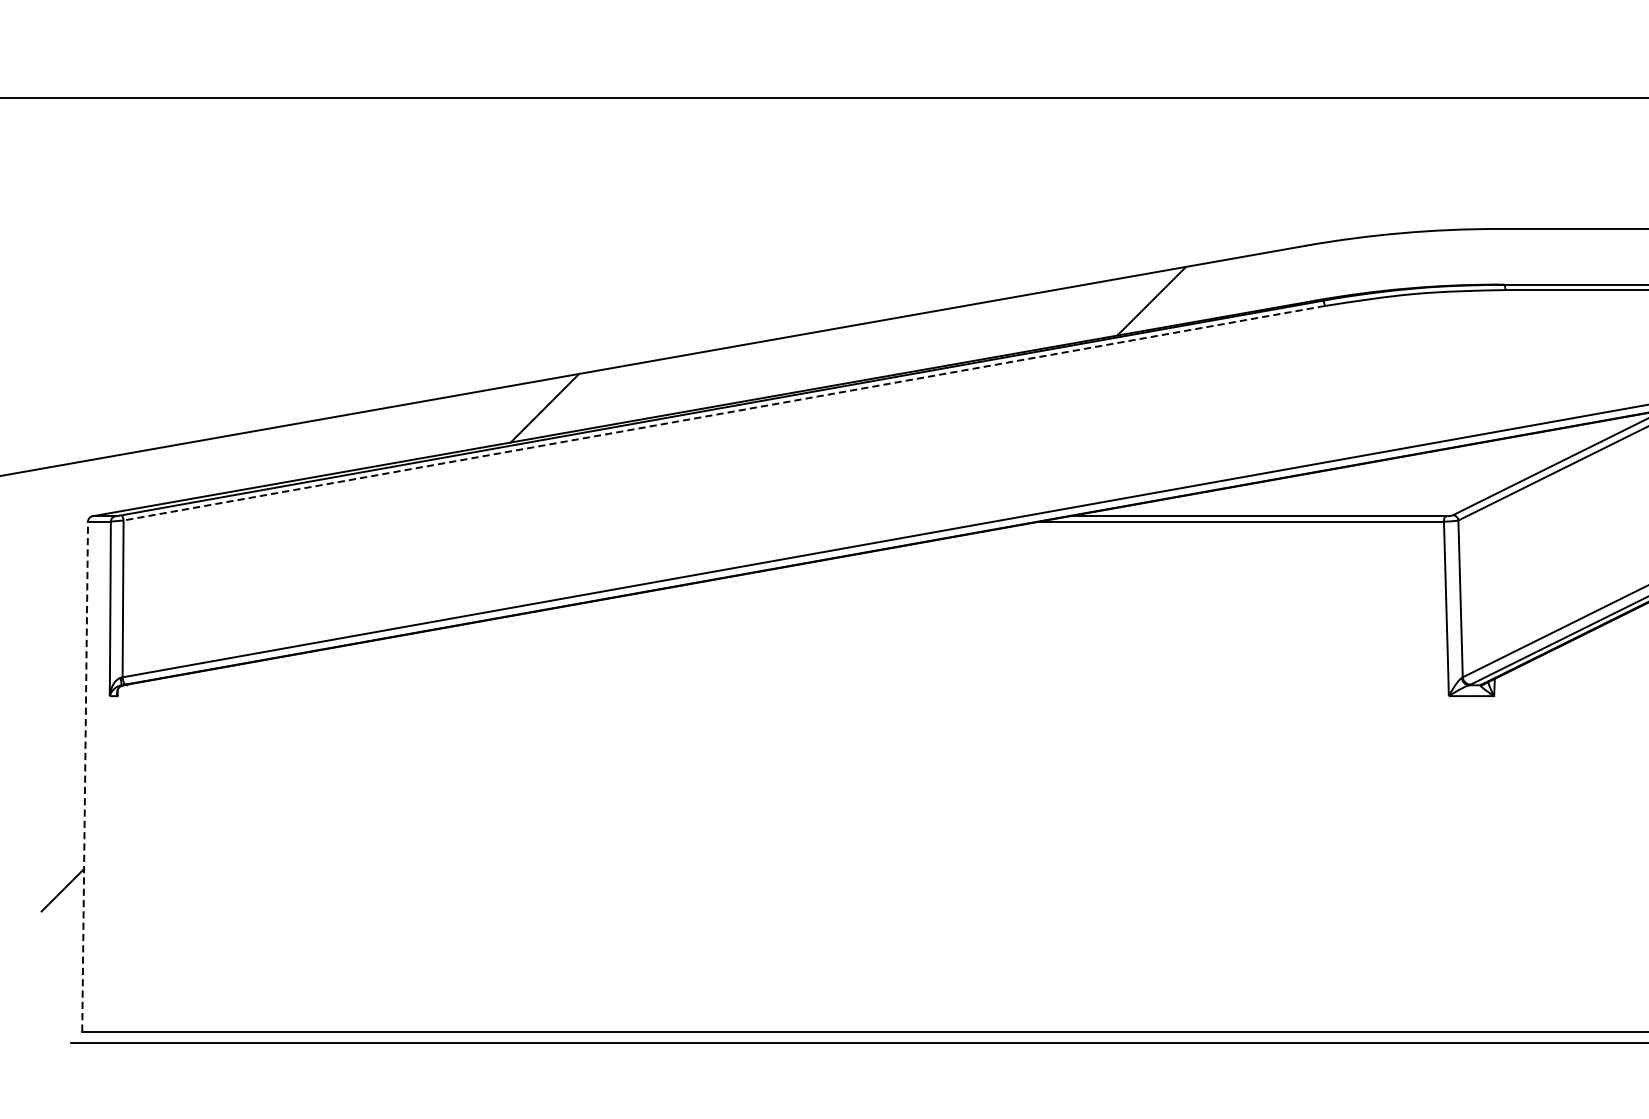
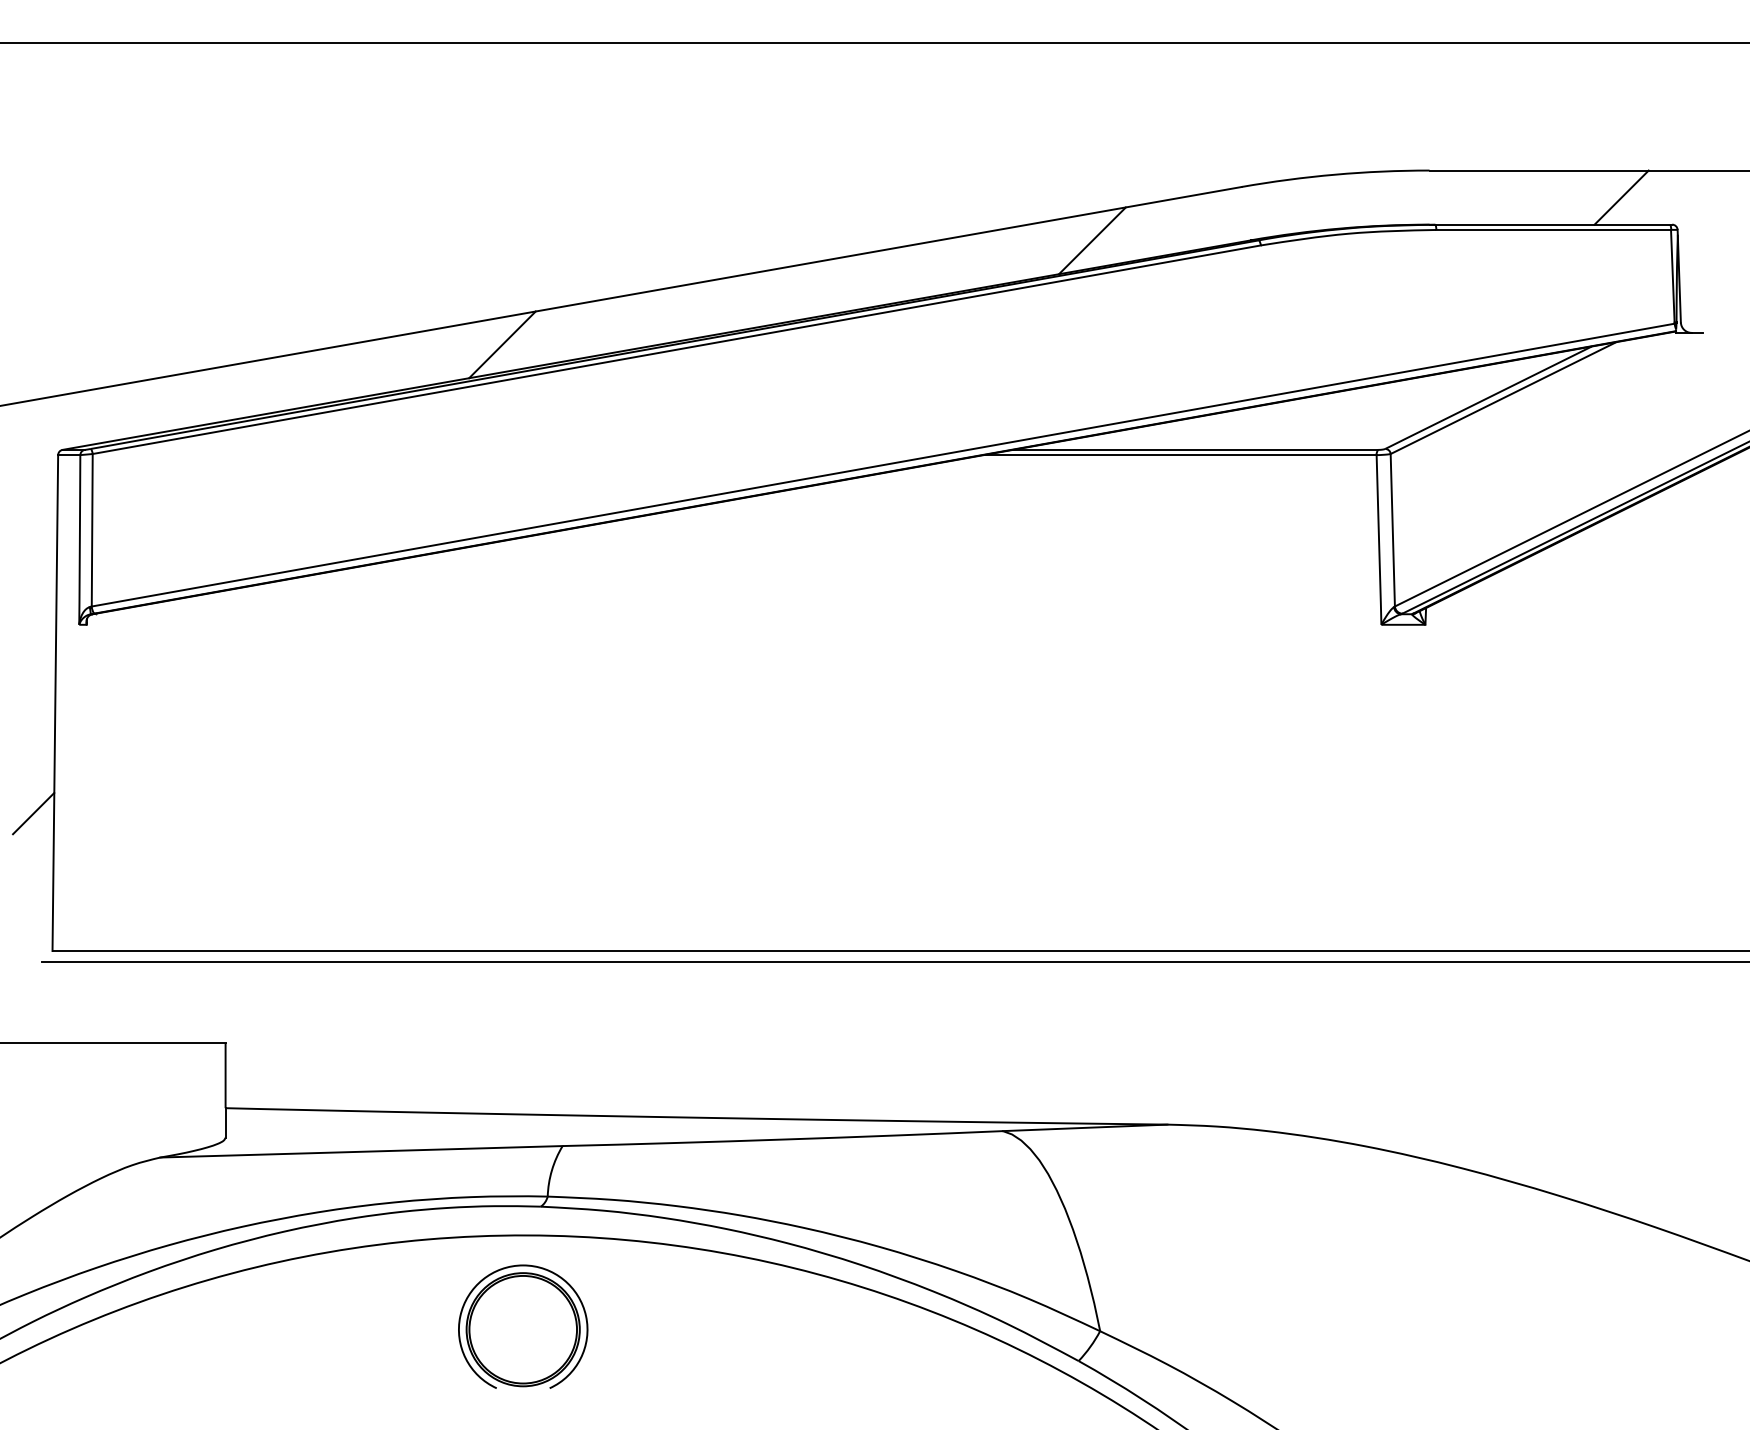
line: (723, 413) -> (676, 349), dashed -> solid
line: (85, 777) -> (55, 703), dashed -> solid

